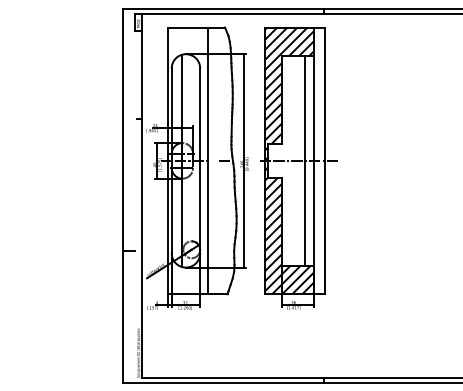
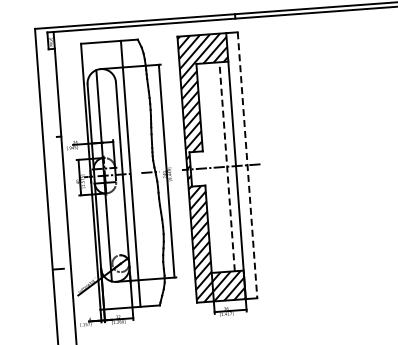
line: (304, 160) -> (226, 166), solid -> dashed
line: (325, 161) -> (247, 165), solid -> dashed

